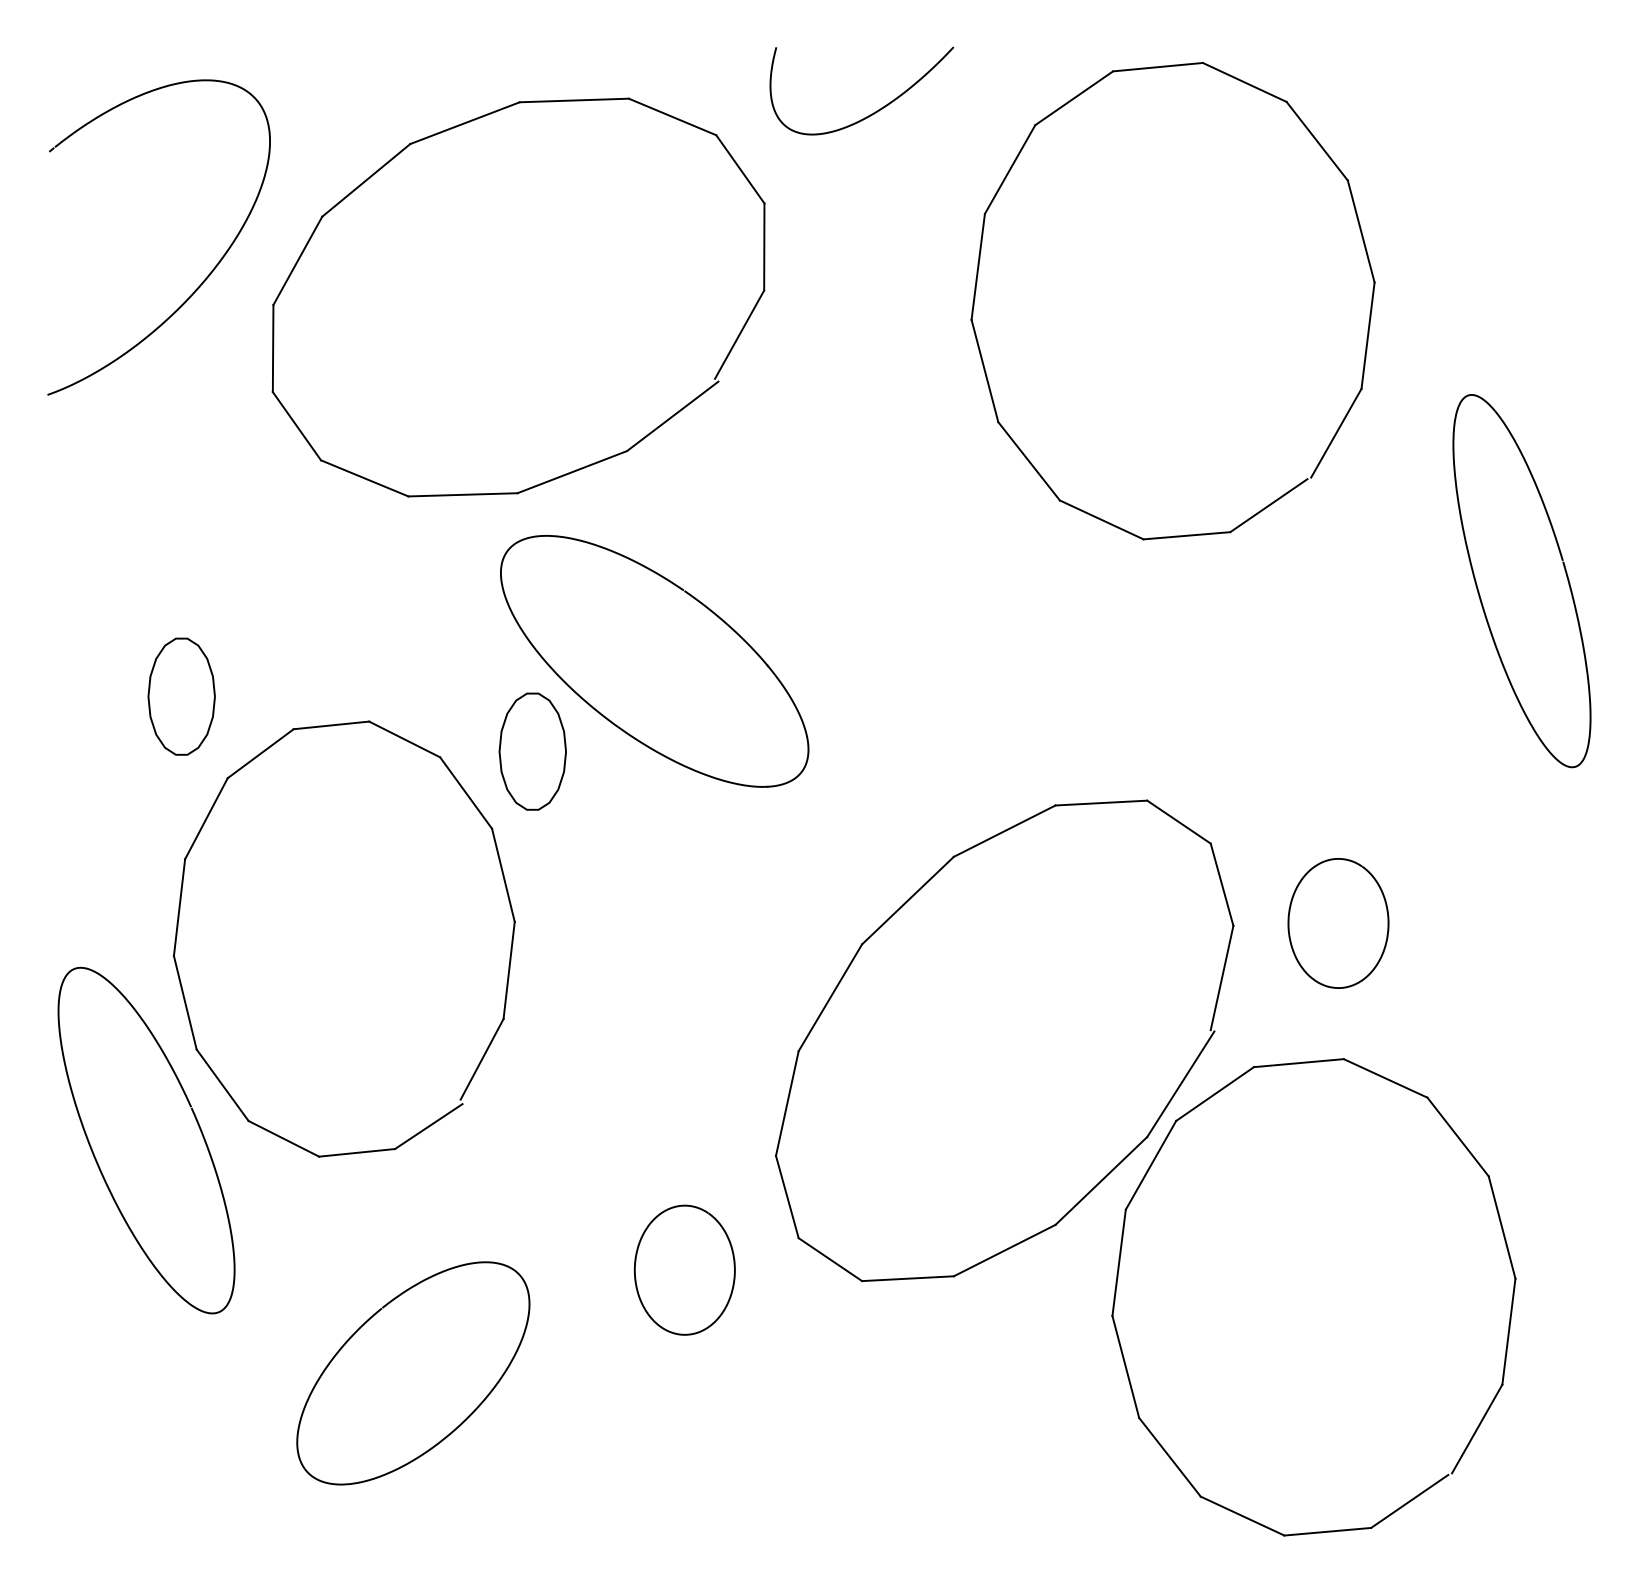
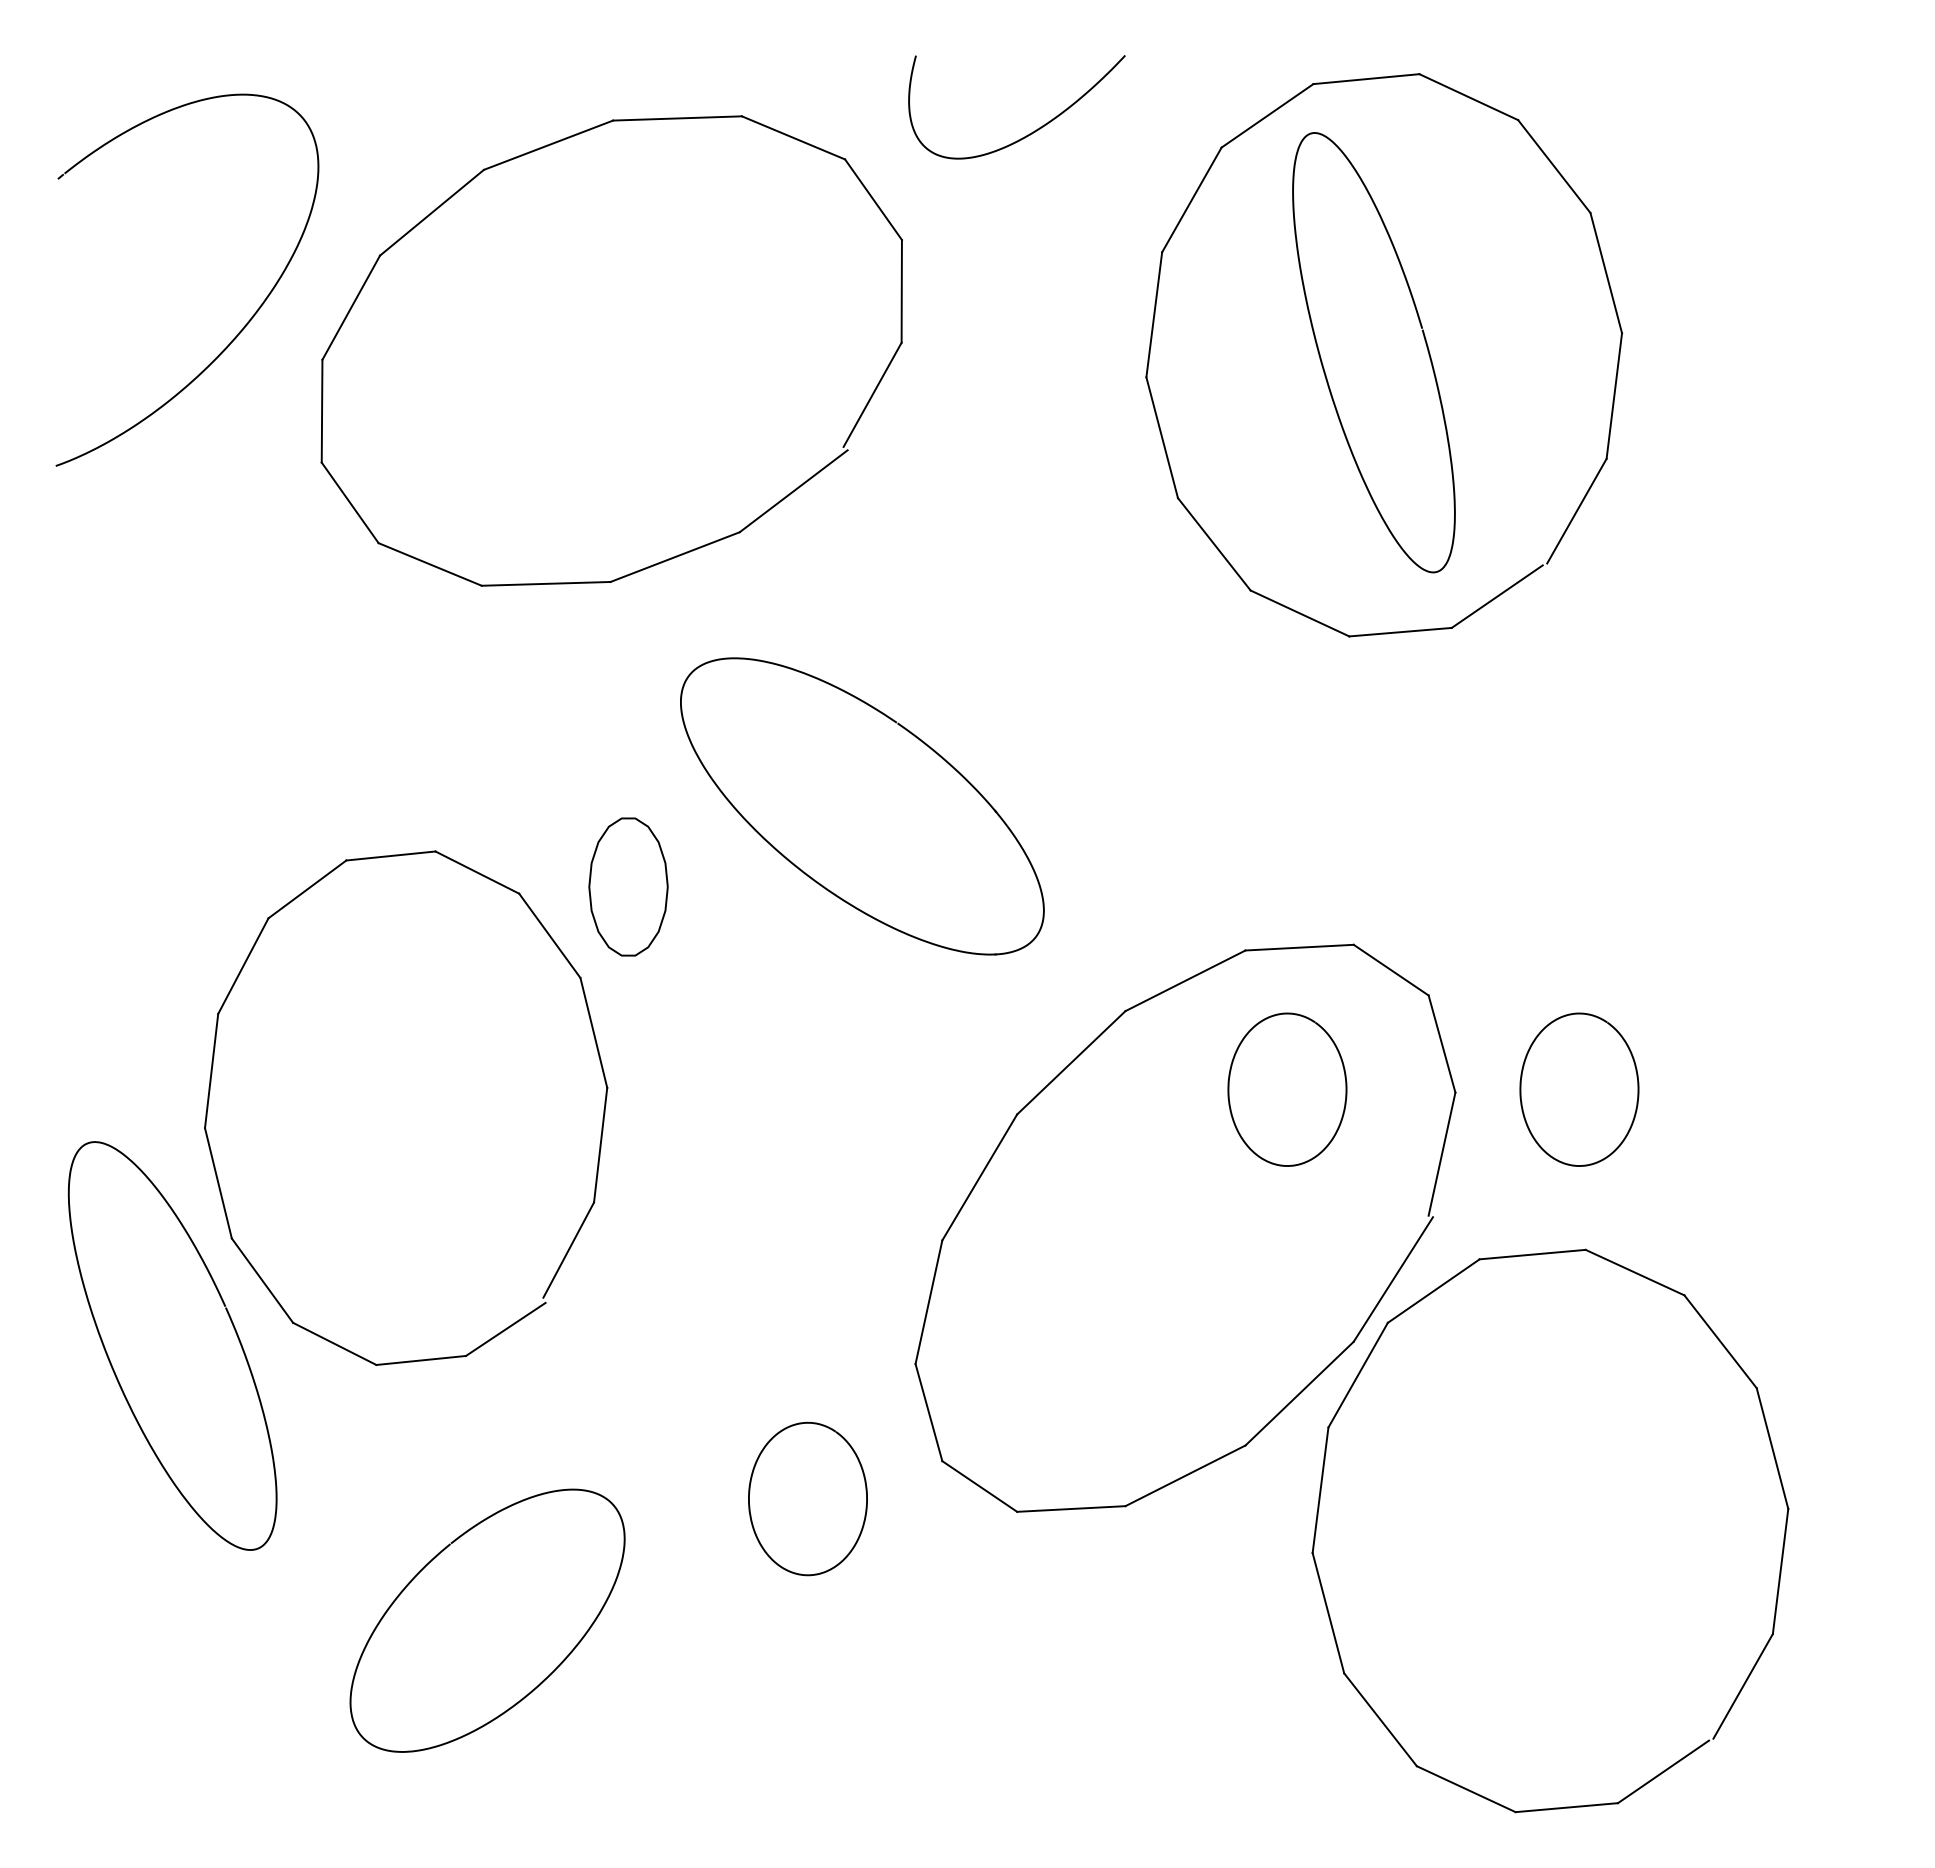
curve: (1479, 591) -> (1323, 364), moved
part: (654, 661) -> (862, 806), moved
part: (181, 696) -> (214, 821), removed
curve: (1041, 923) -> (1229, 1089), added

